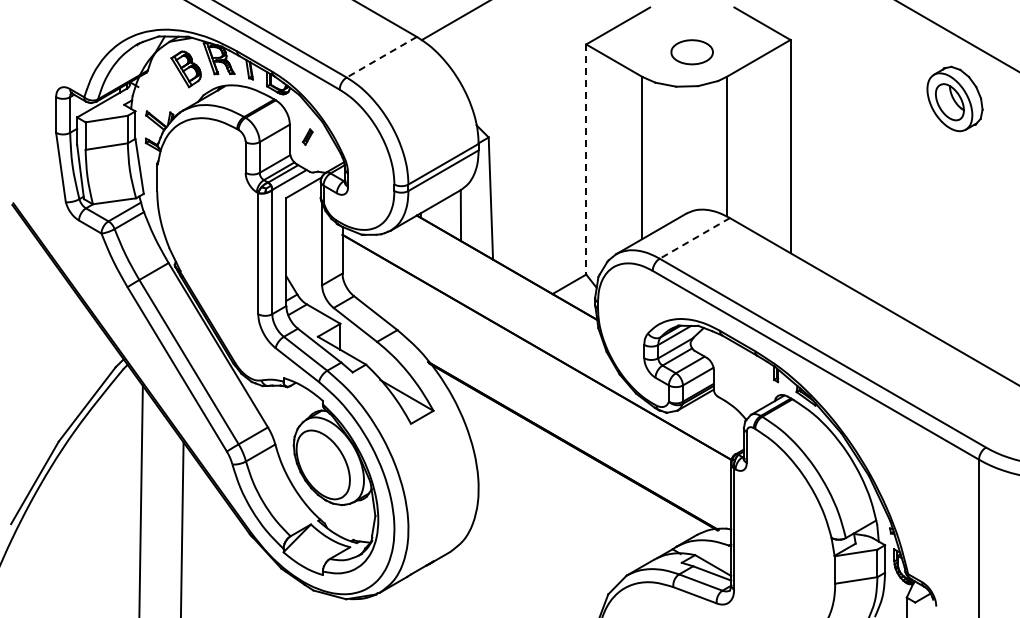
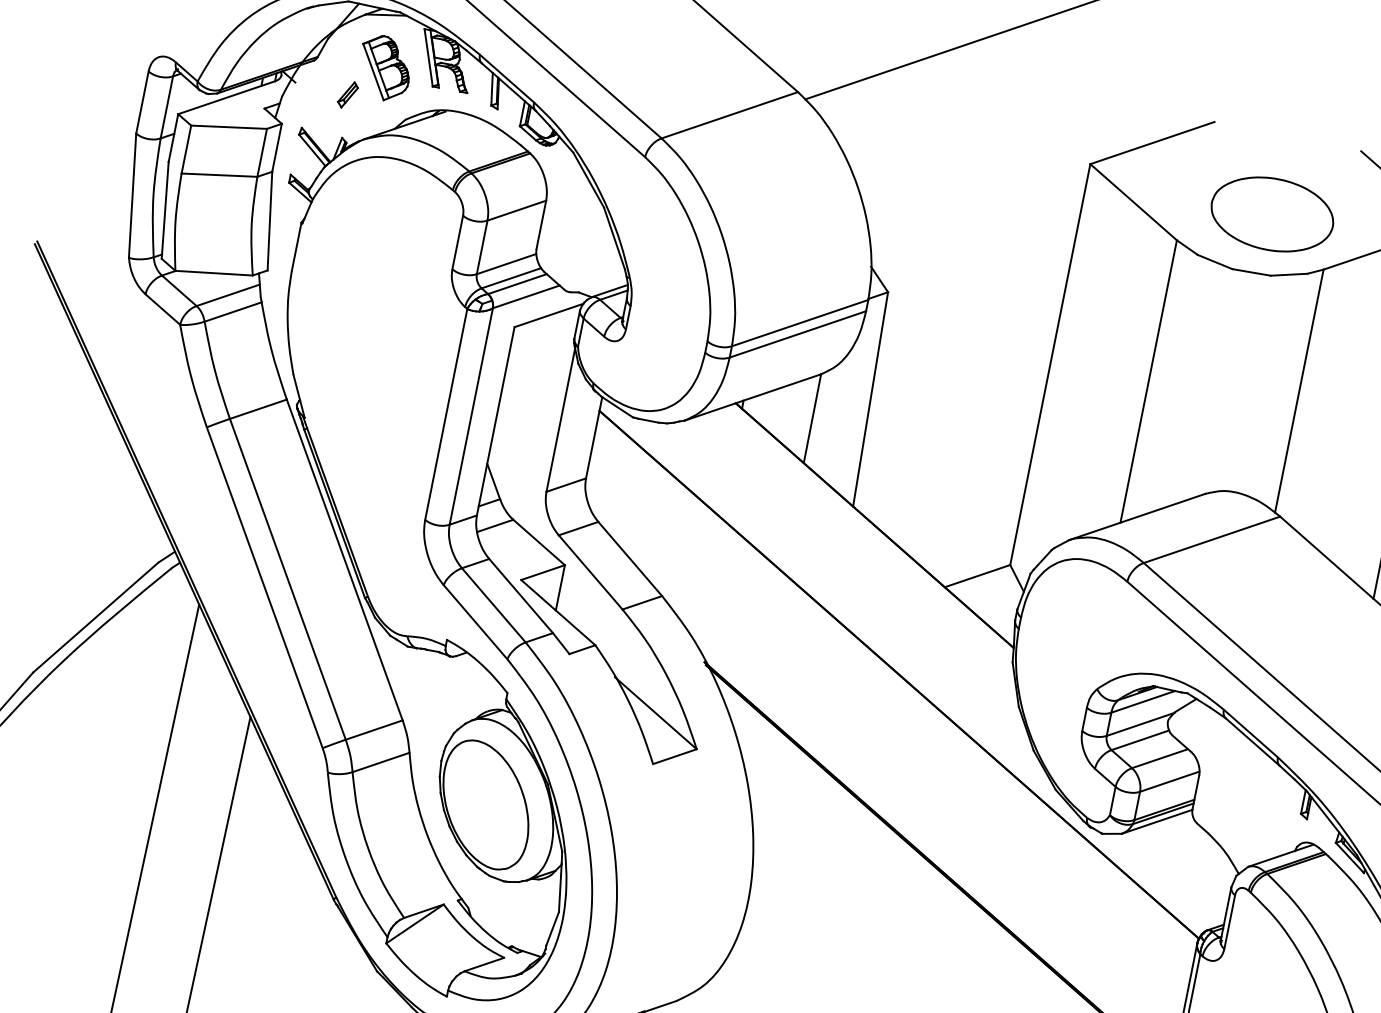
part: (691, 52) -> (1270, 214), size x1.67
line: (381, 57) -> (729, 115), dashed -> solid
part: (307, 136) -> (347, 93), moved
line: (586, 160) -> (1050, 366), dashed -> solid
line: (694, 238) -> (1211, 539), dashed -> solid

